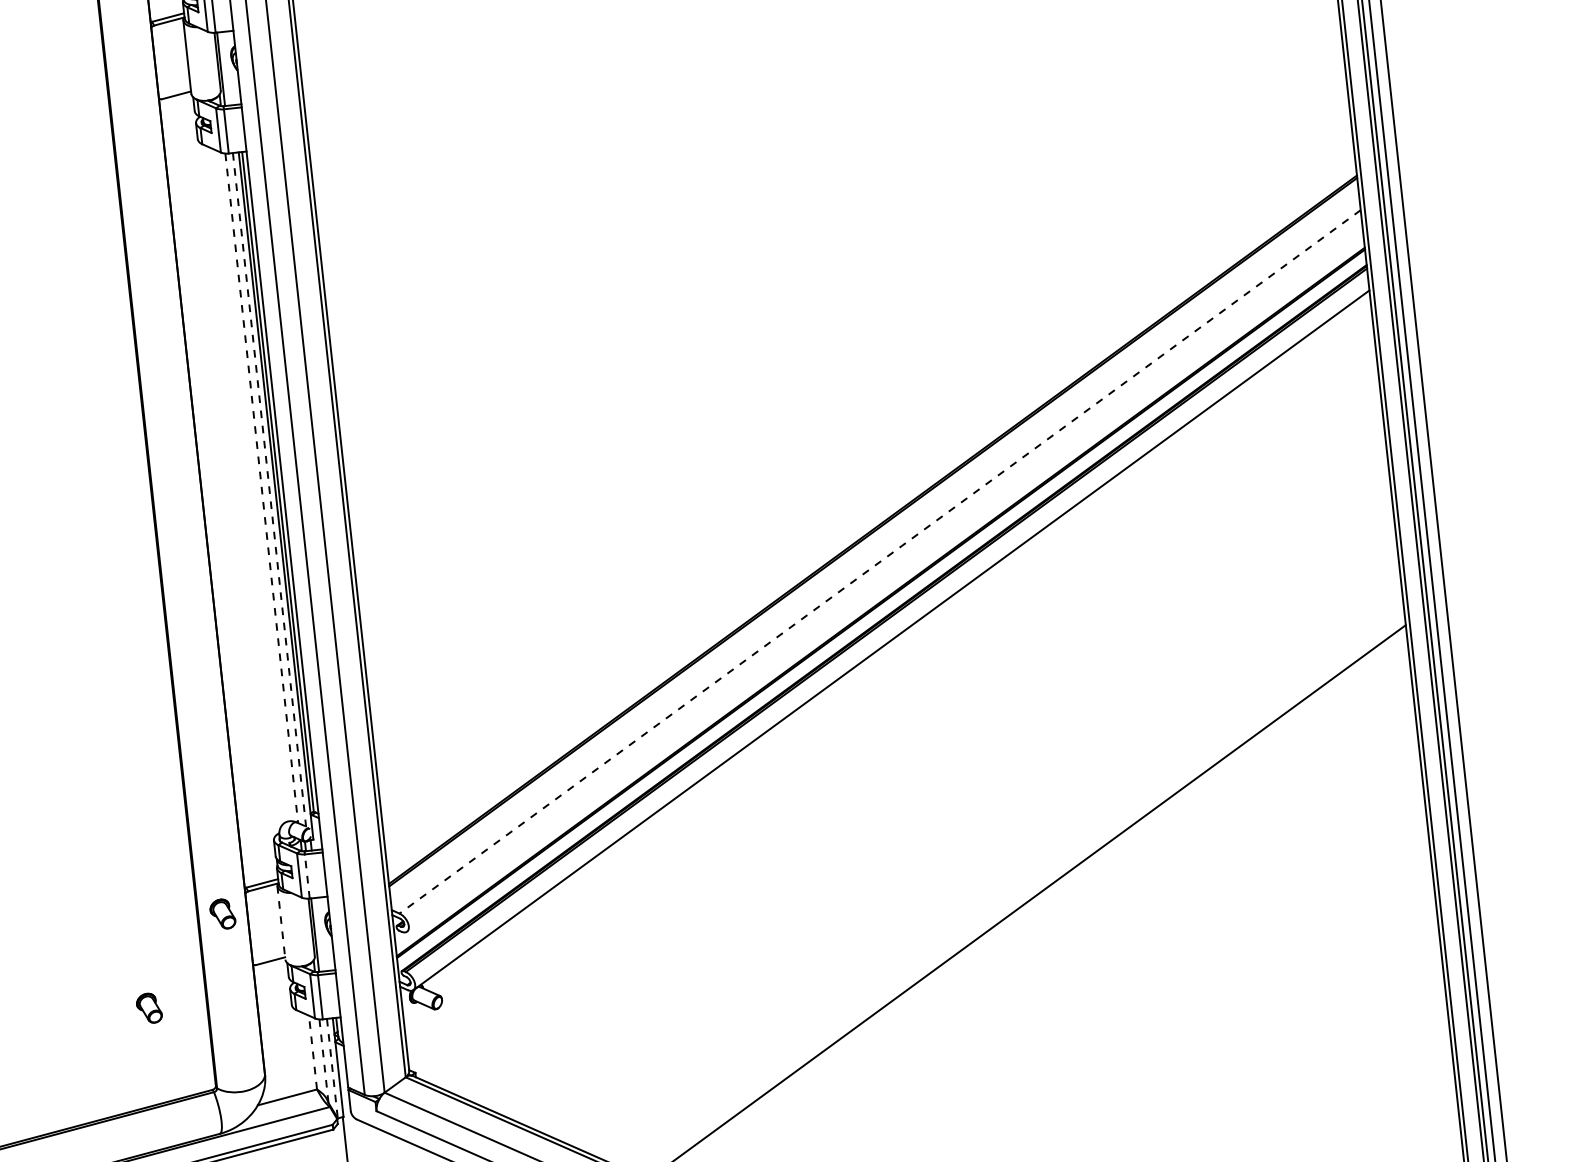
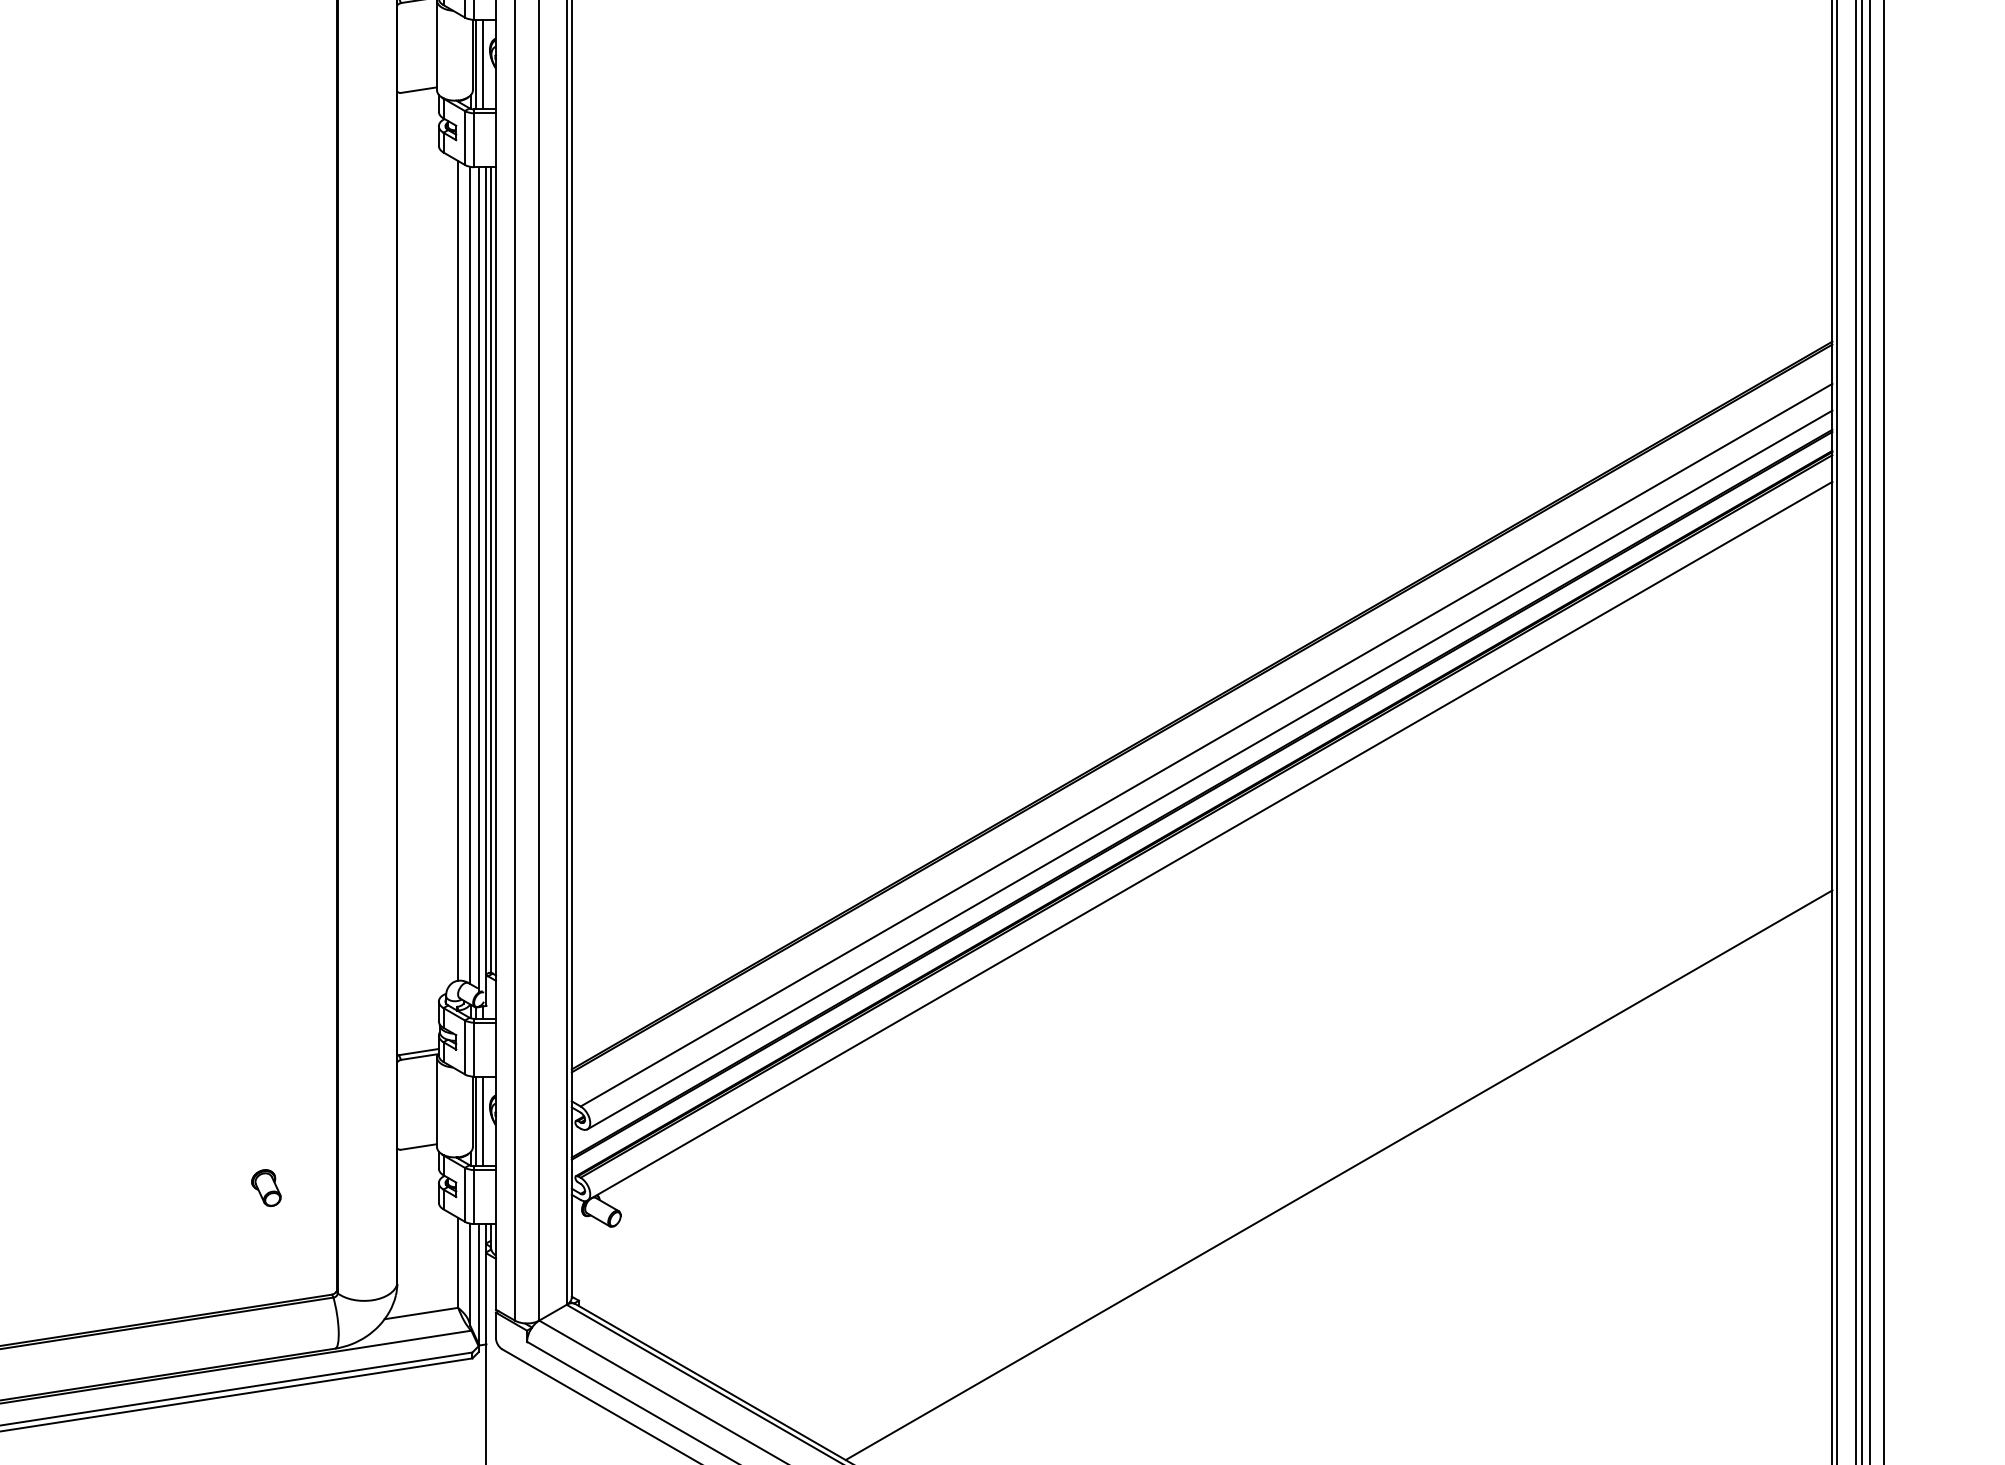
line: (227, 68) -> (483, 64), added
line: (251, 485) -> (458, 570), added
line: (262, 488) -> (470, 575), dashed -> solid
line: (269, 490) -> (479, 579), dashed -> solid
line: (880, 562) -> (1206, 745), dashed -> solid
line: (884, 581) -> (1209, 769), added
line: (307, 876) -> (474, 1049), dashed -> solid
part: (222, 914) -> (367, 1084), removed
line: (281, 923) -> (436, 1102), dashed -> solid
line: (321, 934) -> (483, 1121), added
line: (313, 1052) -> (458, 1262), dashed -> solid
line: (324, 1061) -> (470, 1274), dashed -> solid
line: (332, 1068) -> (479, 1284), dashed -> solid

